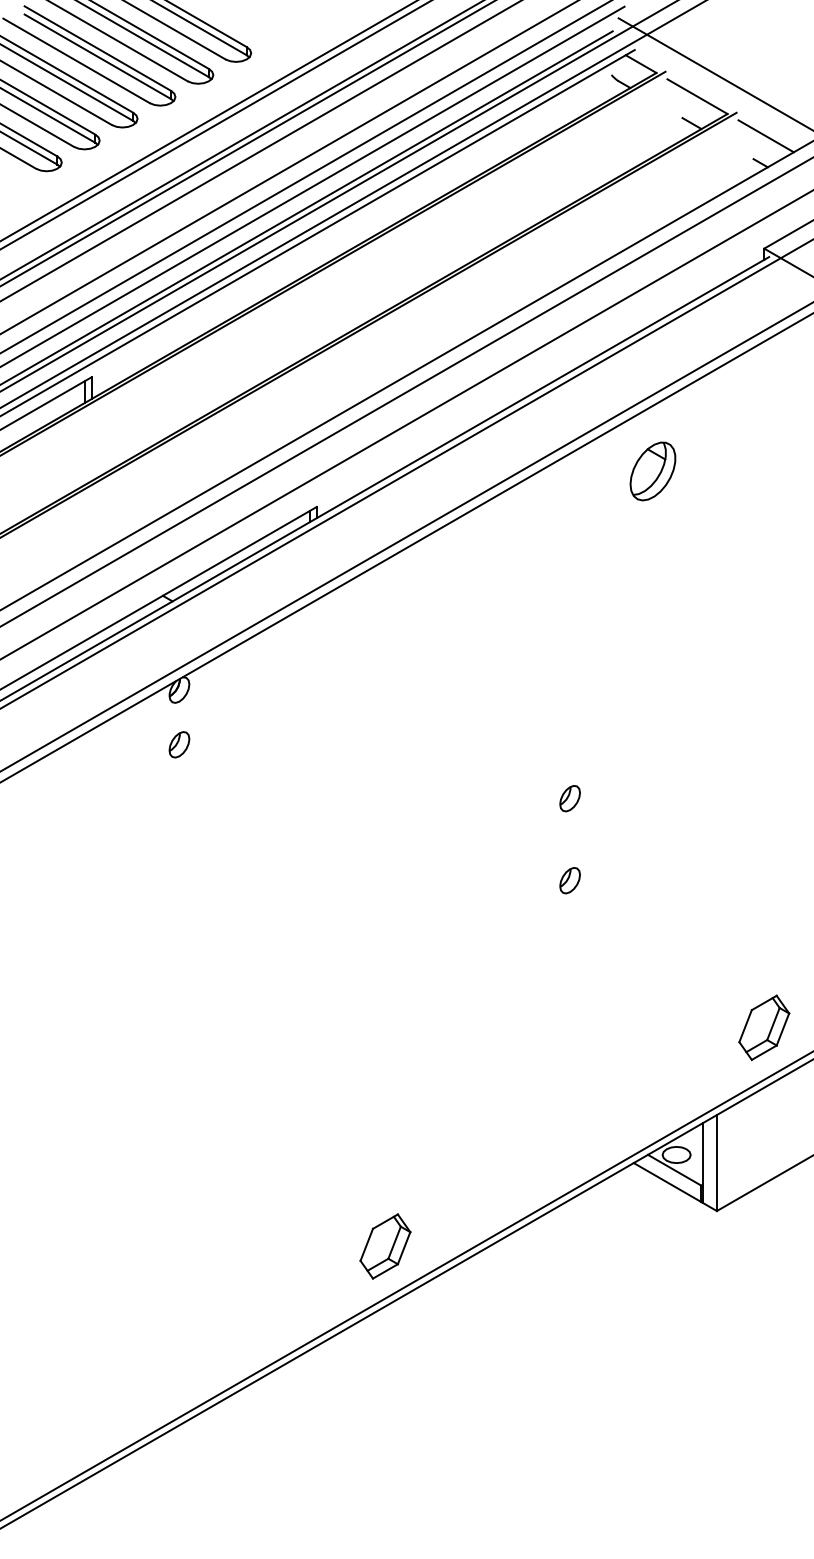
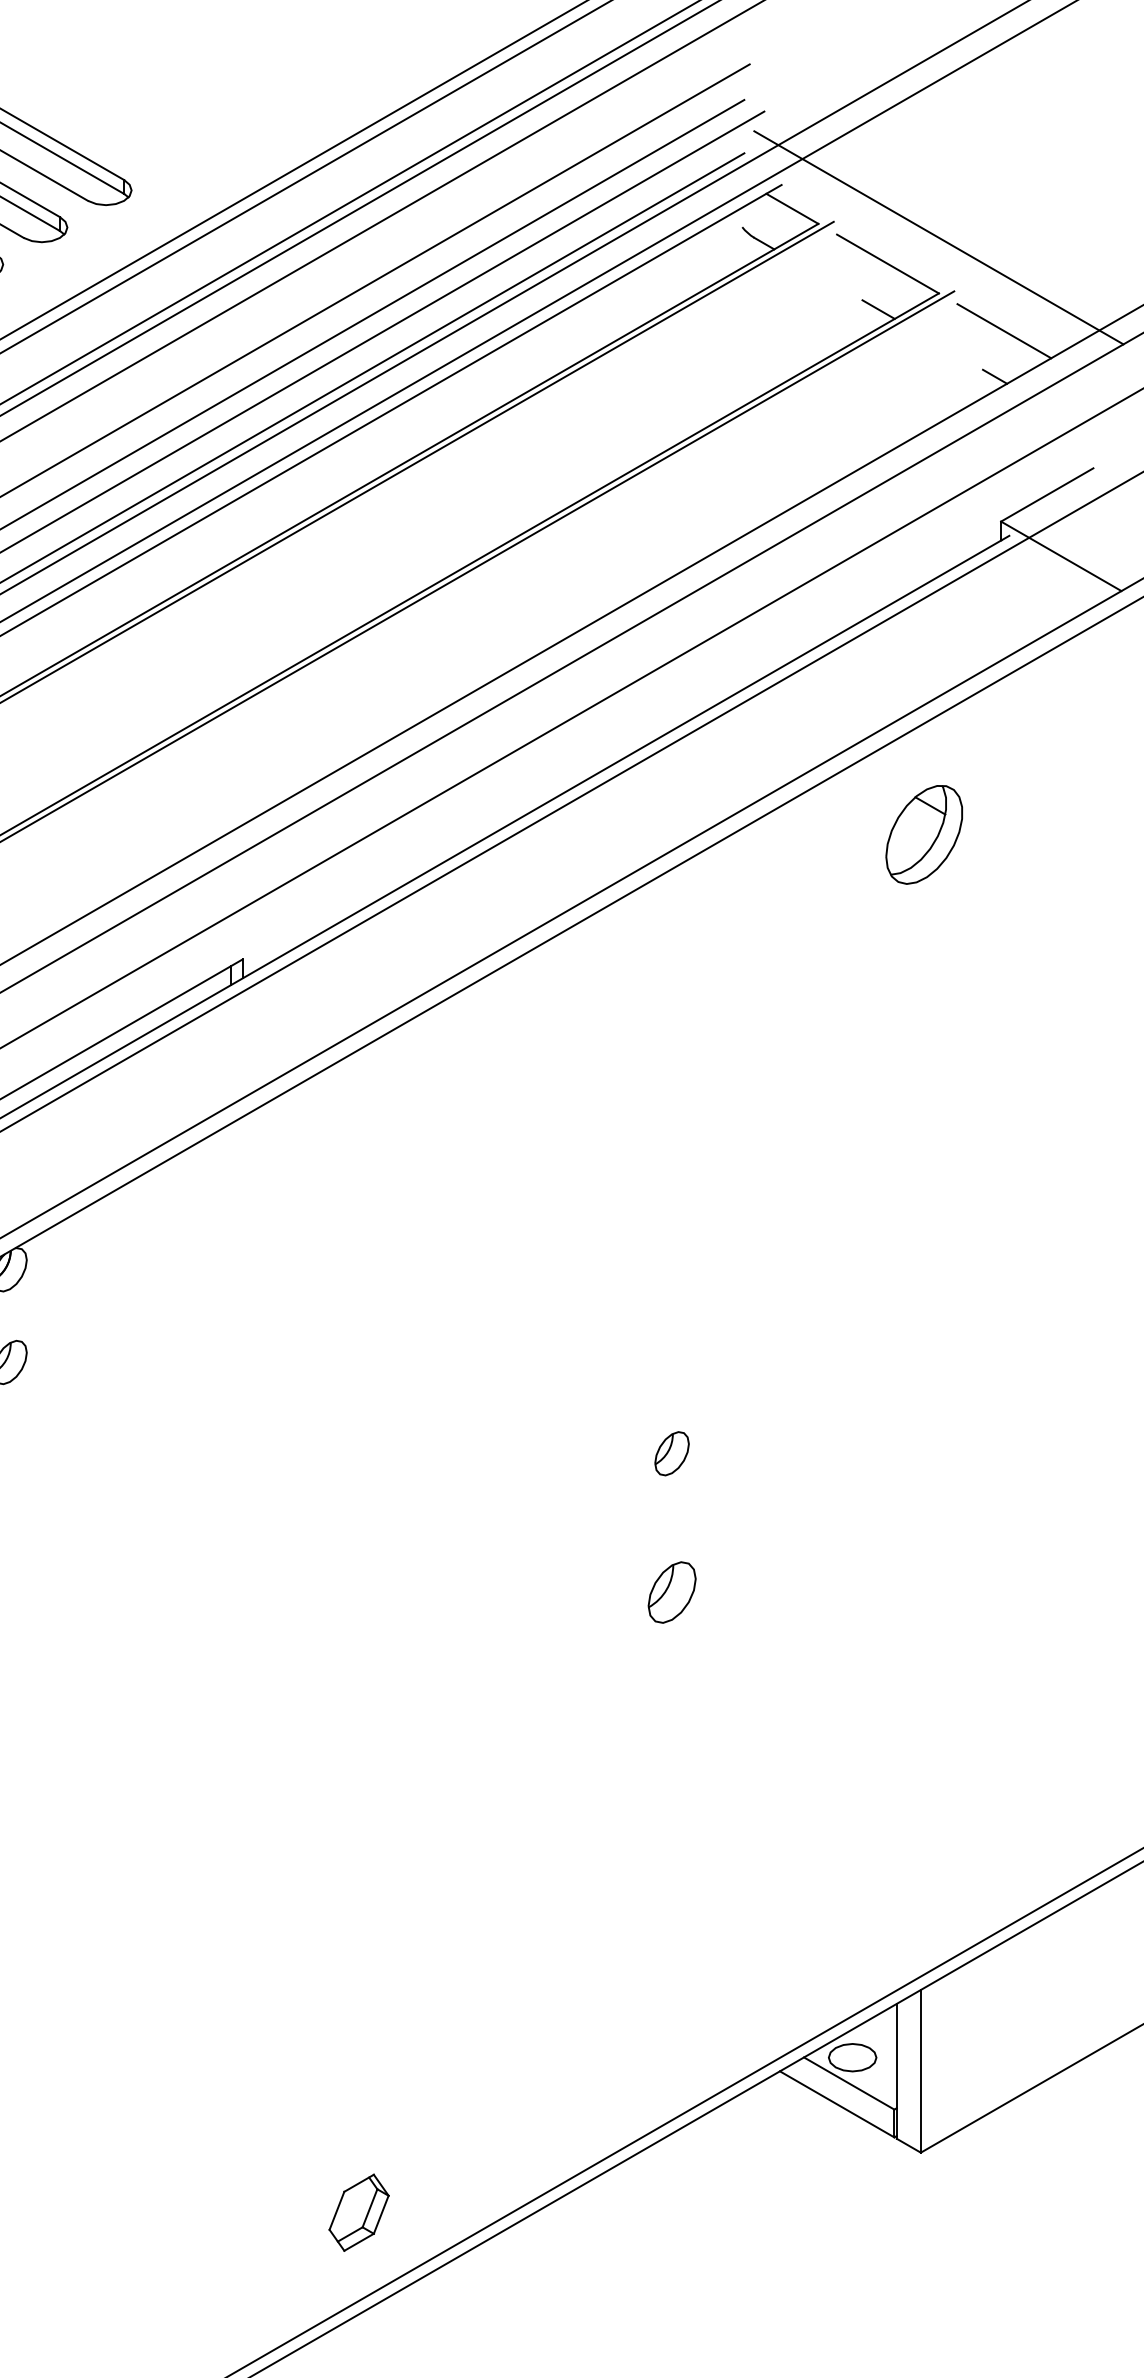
part: (652, 471) -> (923, 834), moved
part: (569, 880) -> (671, 1592), size x1.4
part: (764, 1027) -> (1001, 1841), removed
part: (385, 1246) -> (359, 2212), size x0.7

